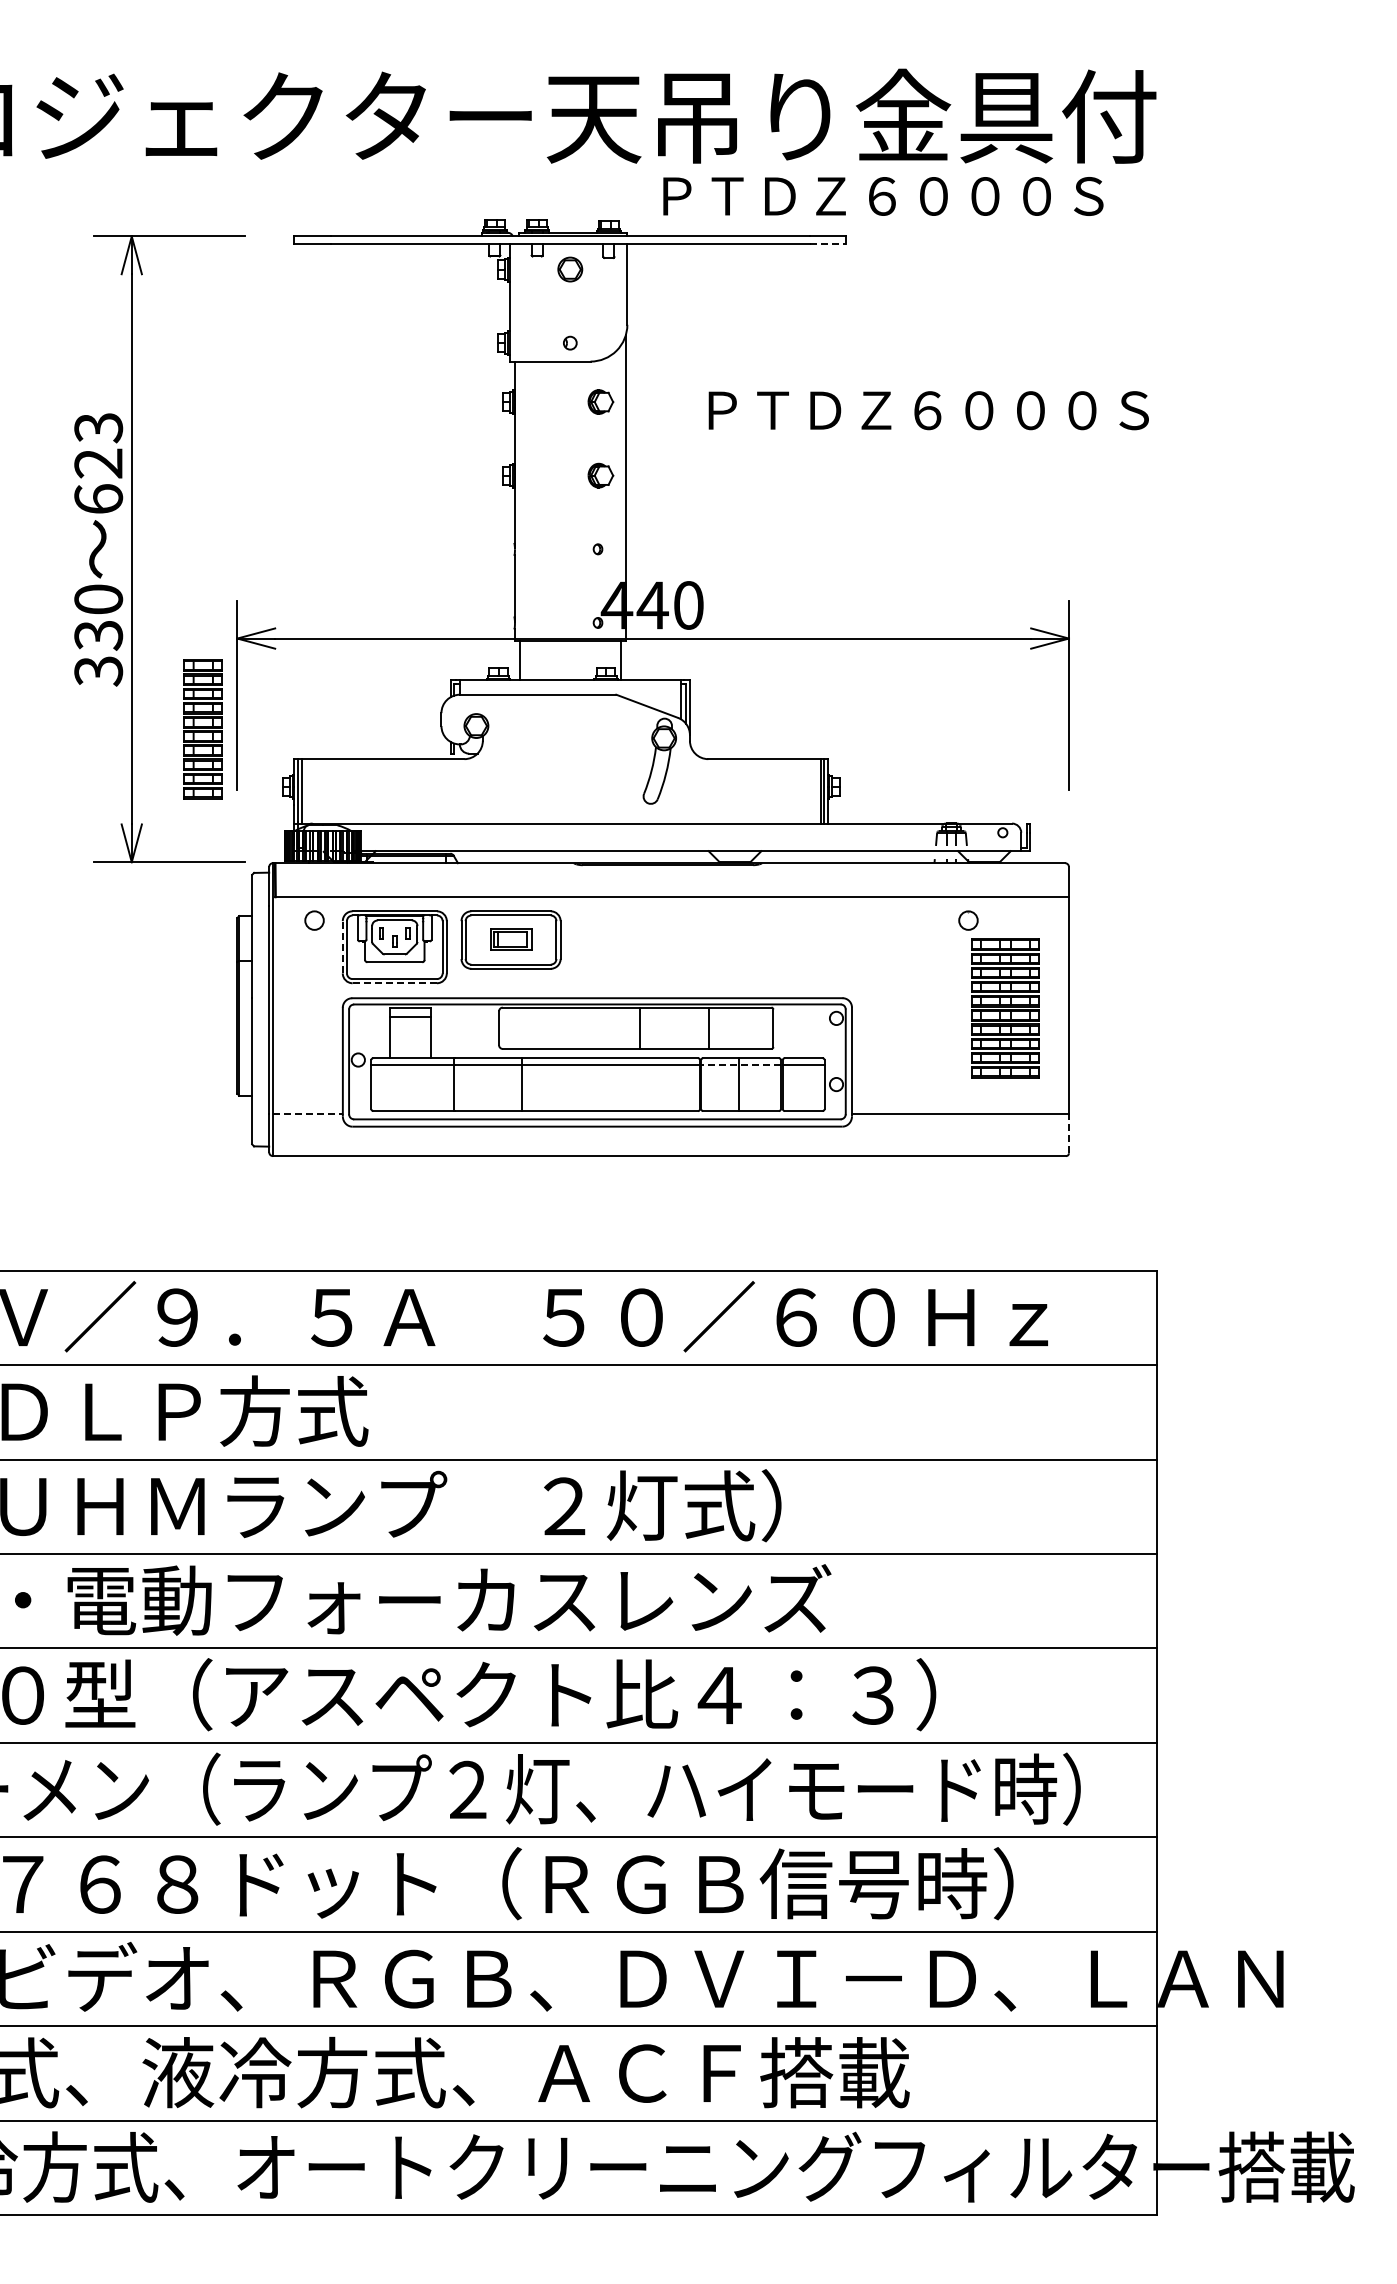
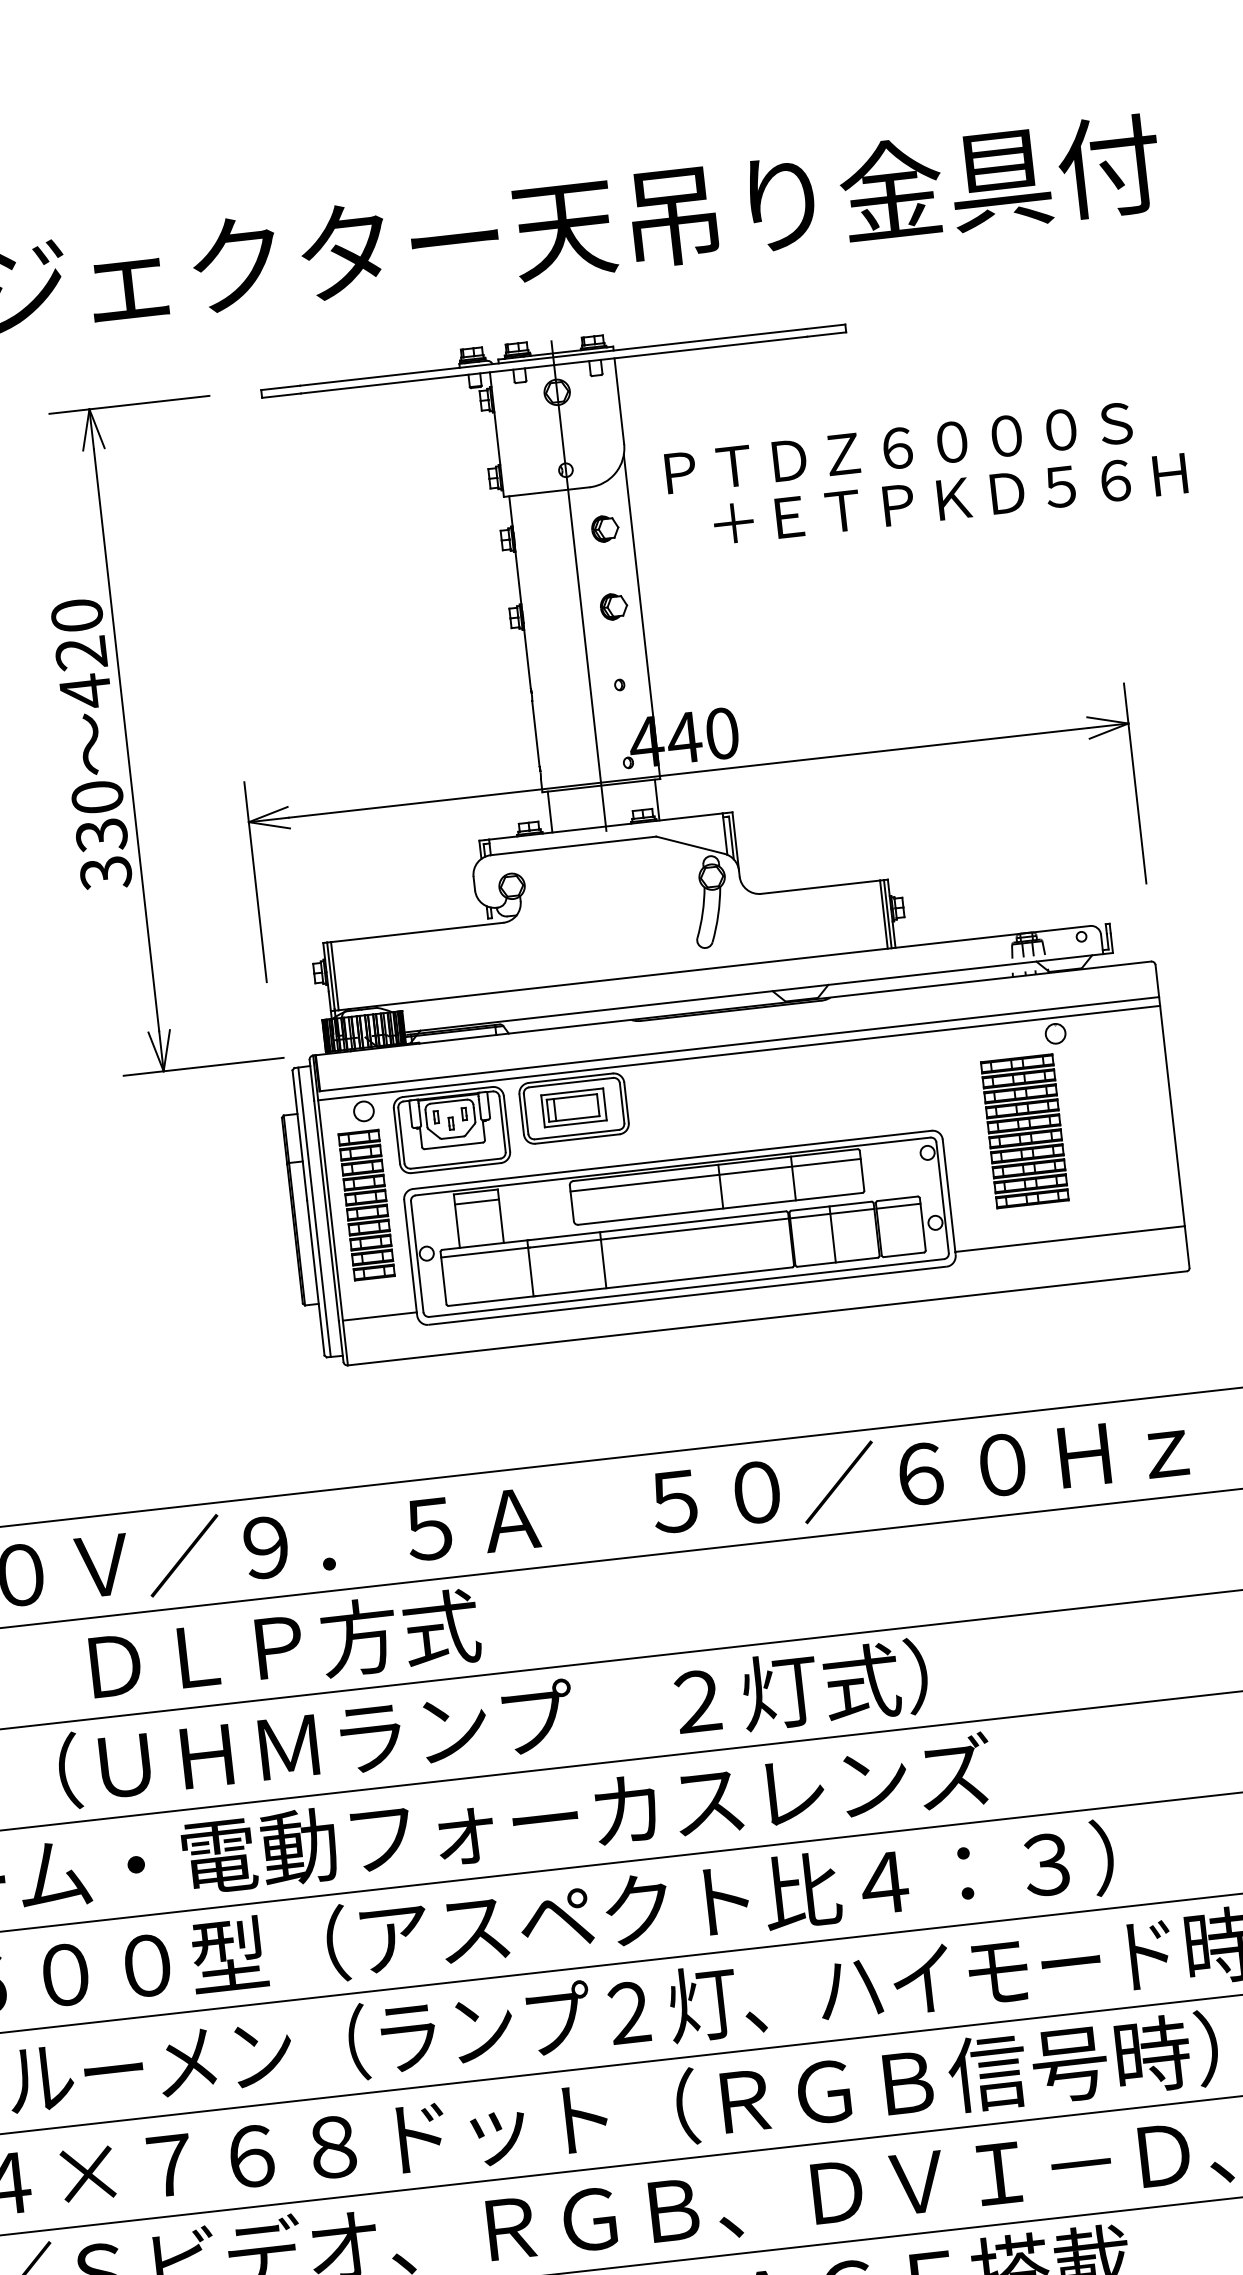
text: (883, 196) -> (898, 448), moved
line: (828, 243) -> (827, 334), dashed -> solid
text: (925, 410) -> (949, 499), ＰＴＤＺ６０００Ｓ -> ＋ＥＴＰＫＤ５６Ｈ
line: (570, 452) -> (579, 585), added
text: (98, 464) -> (81, 654), 623 -> 420
part: (202, 729) -> (365, 1205), moved
line: (670, 905) -> (738, 1053), added
part: (510, 938) -> (573, 1107), size x1.43
line: (342, 946) -> (396, 1135), dashed -> solid
line: (394, 983) -> (455, 1168), dashed -> solid
part: (1005, 1008) -> (1024, 1131), moved
line: (257, 1009) -> (314, 1212), added
line: (636, 1017) -> (715, 1175), added
line: (741, 1065) -> (832, 1213), dashed -> solid
line: (307, 1113) -> (379, 1316), dashed -> solid
line: (1068, 1133) -> (1186, 1247), dashed -> solid

